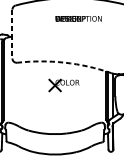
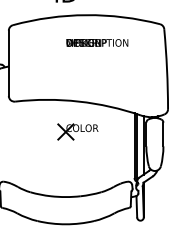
line: (12, 34) -> (8, 63), dashed -> solid
arc: (64, 62) -> (78, 101), dashed -> solid

